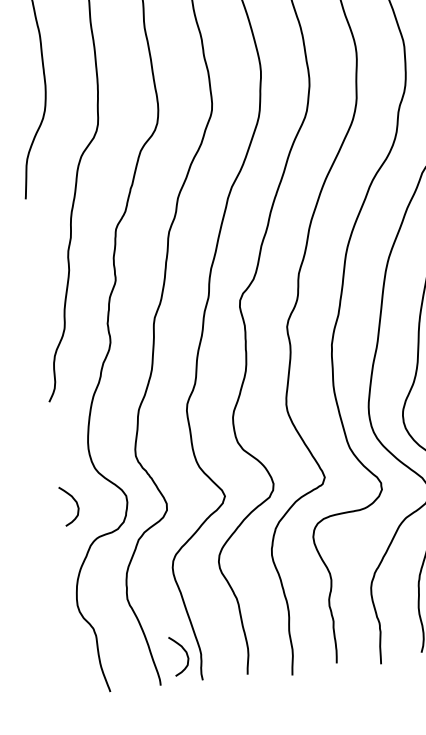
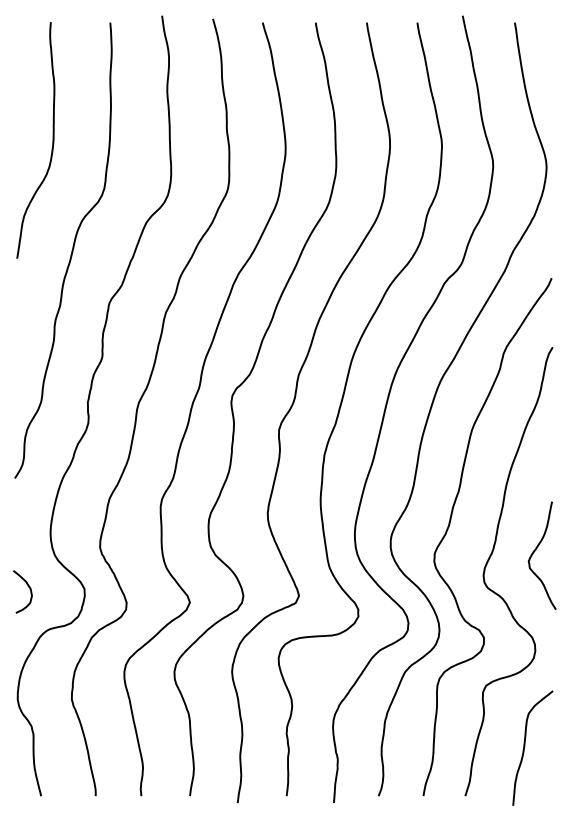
curve: (184, 651) -> (125, 762), removed

